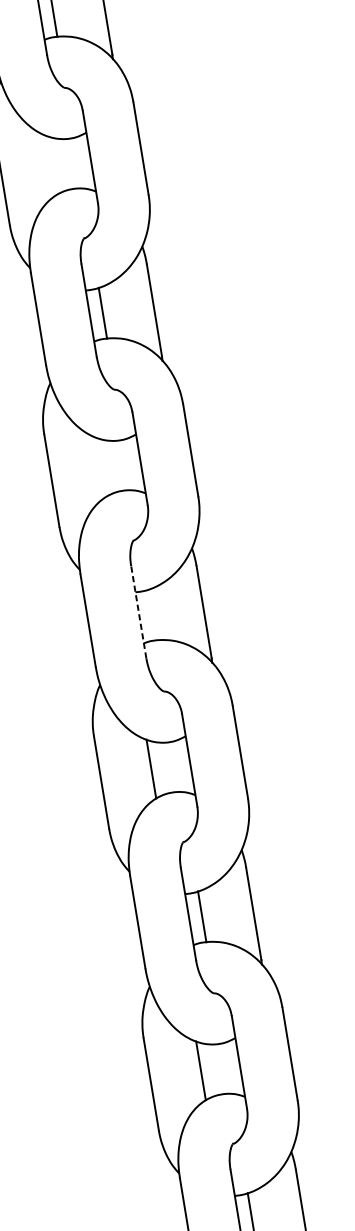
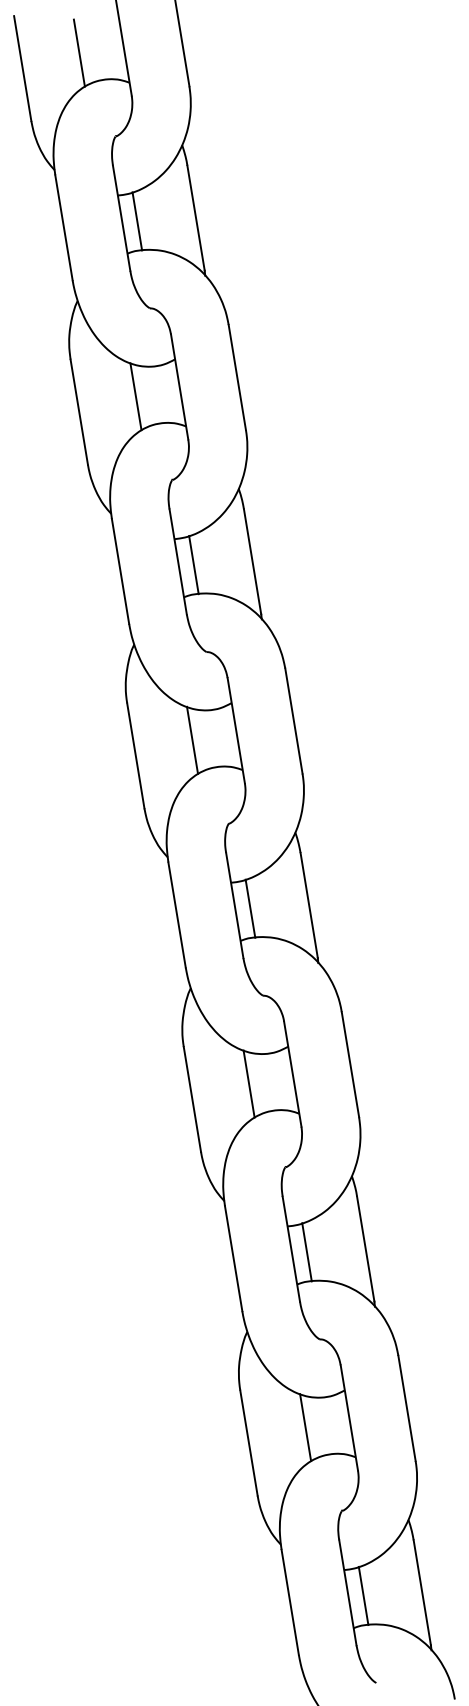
line: (51, 165) -> (135, 396), added
line: (101, 466) -> (192, 739), added
line: (138, 612) -> (234, 905), dashed -> solid
line: (152, 614) -> (250, 908), added

